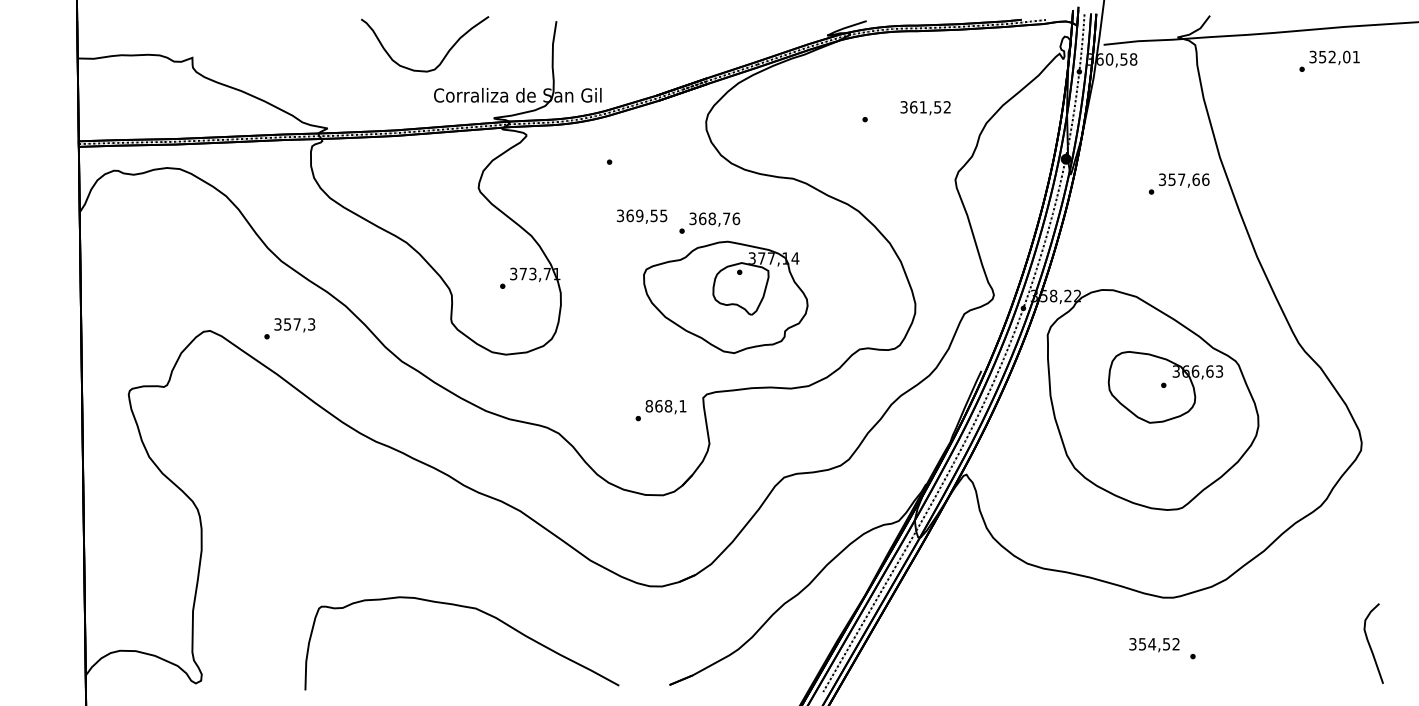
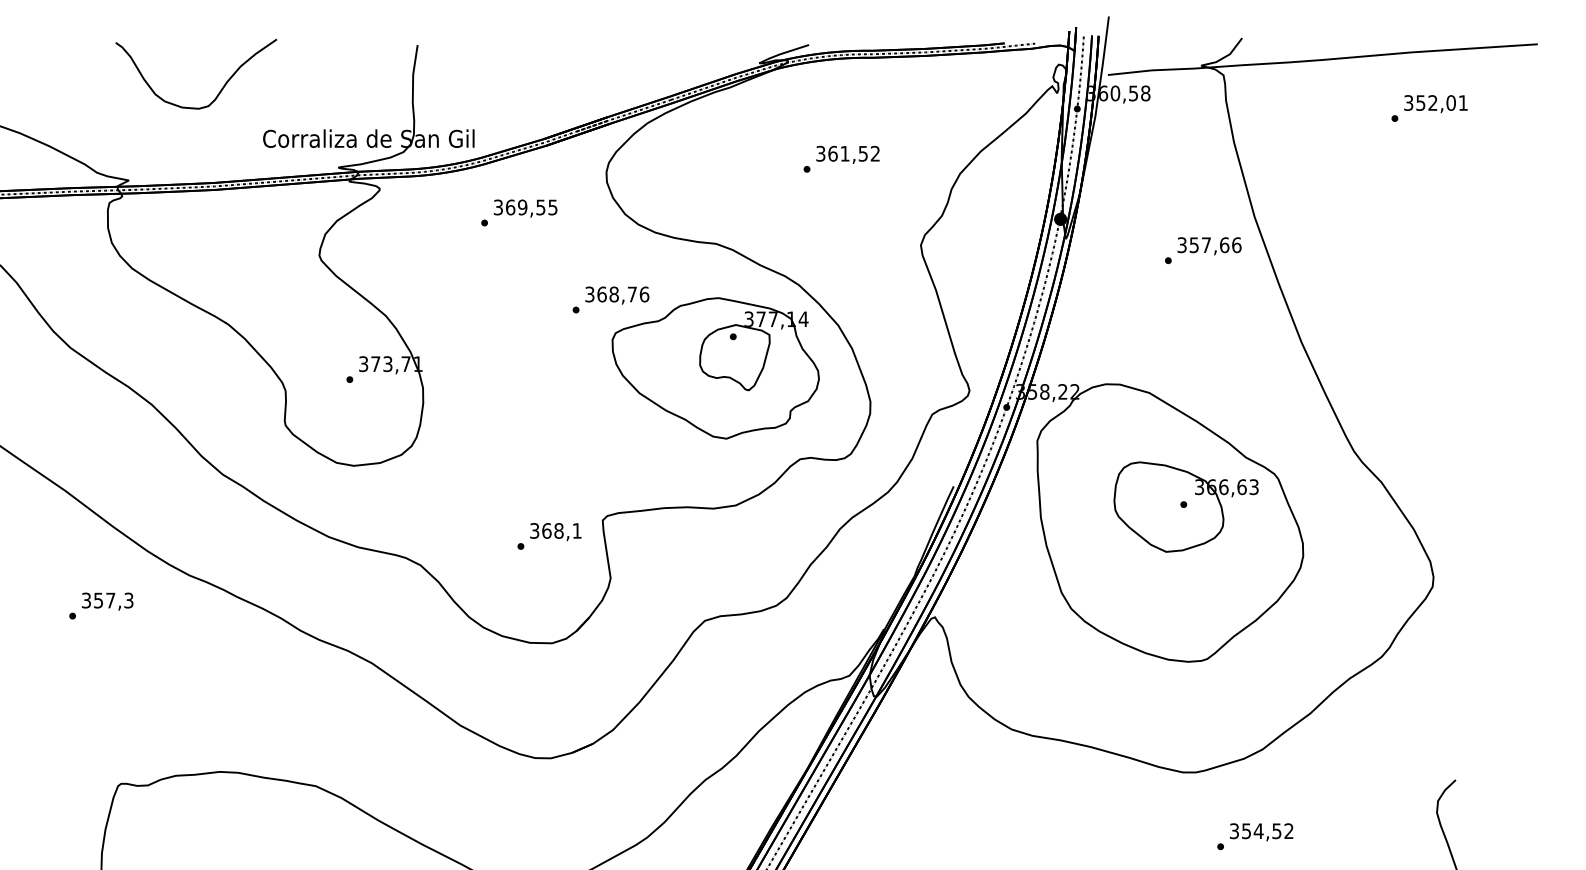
curve: (442, 58) -> (218, 92), moved
text: (1329, 60) -> (1429, 107), moved
text: (925, 108) -> (847, 155), moved
text: (642, 216) -> (526, 208), moved
part: (725, 296) -> (715, 367), moved
text: (289, 328) -> (100, 605), moved
text: (648, 406) -> (533, 531), 868,1 -> 368,1
text: (1154, 645) -> (1261, 832), moved

